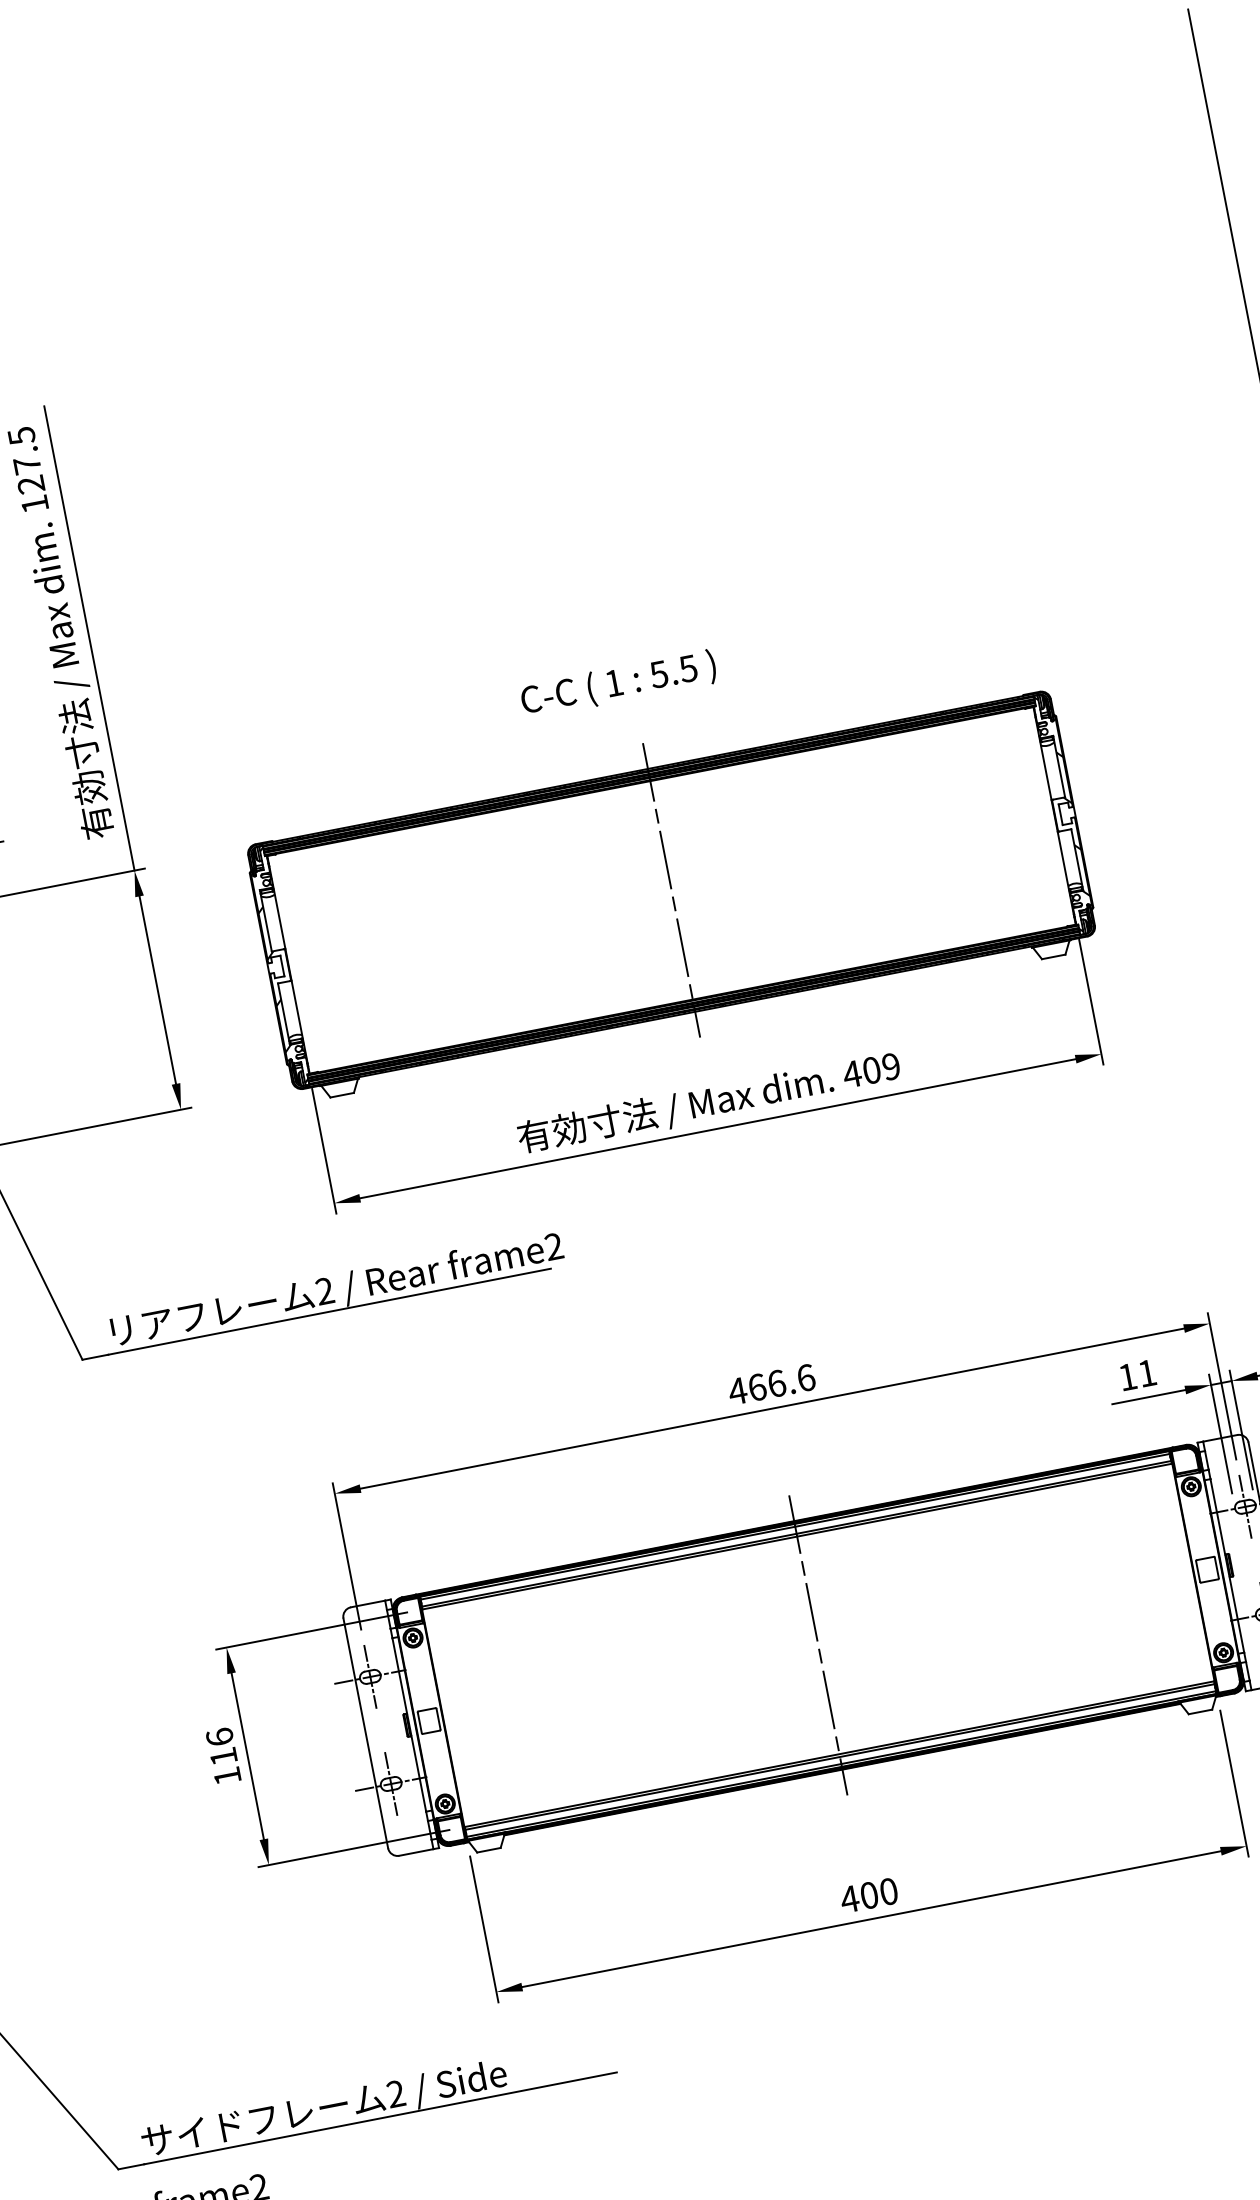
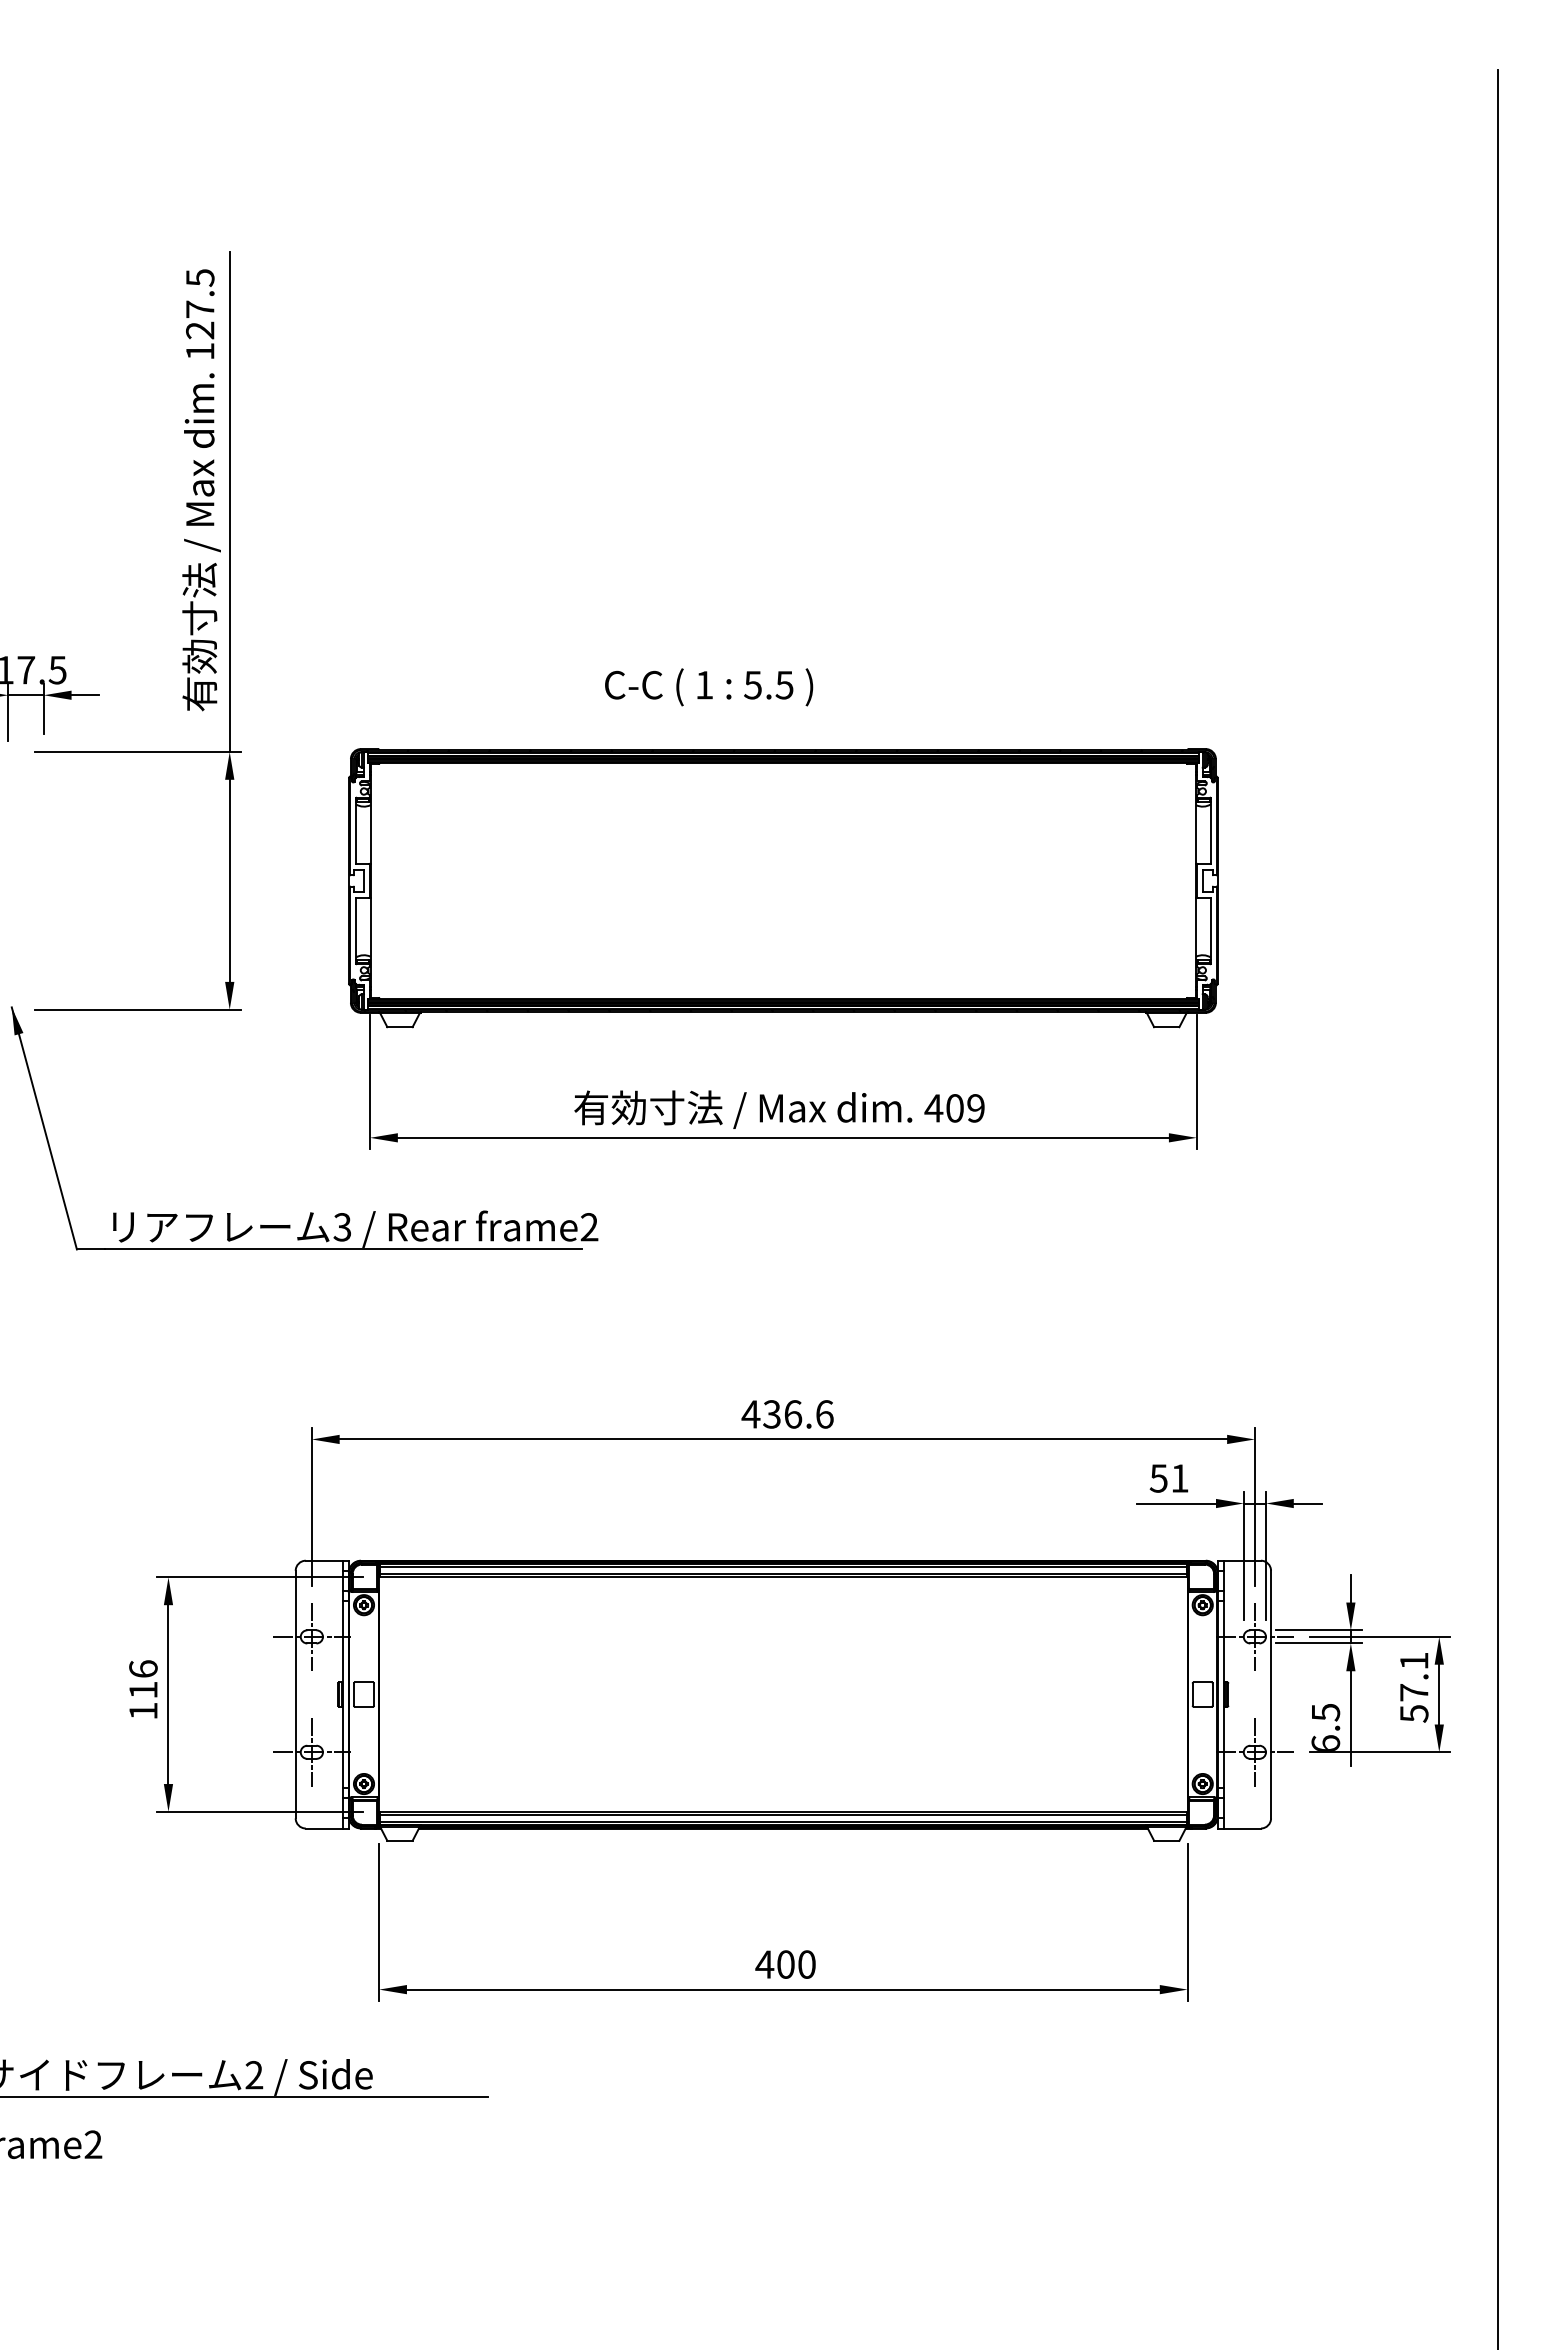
text: (619, 684) -> (709, 687), moved
hatch: (1065, 813) -> (1207, 880), removed
line: (671, 889) -> (783, 880), removed
hatch: (277, 966) -> (358, 880), removed
text: (324, 1291) -> (342, 1227), 2 -> 3
text: (1127, 1377) -> (1158, 1478), 11 -> 51
text: (757, 1387) -> (772, 1414), 466.6 -> 436.6
line: (818, 1645) -> (783, 1694), removed

